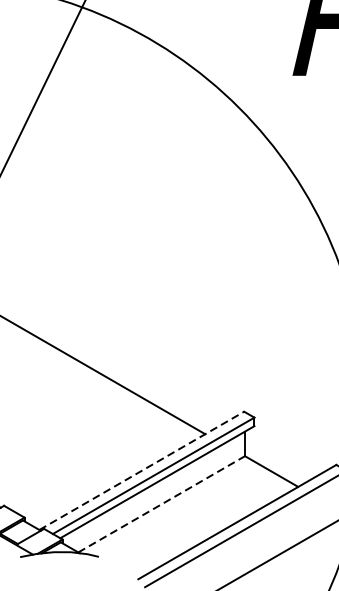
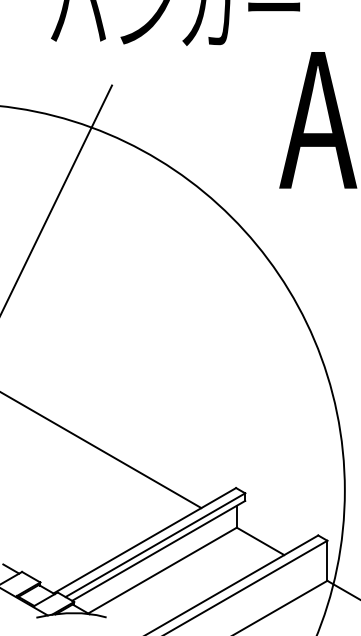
line: (142, 470) -> (145, 540), dashed -> solid
line: (161, 504) -> (162, 570), dashed -> solid

